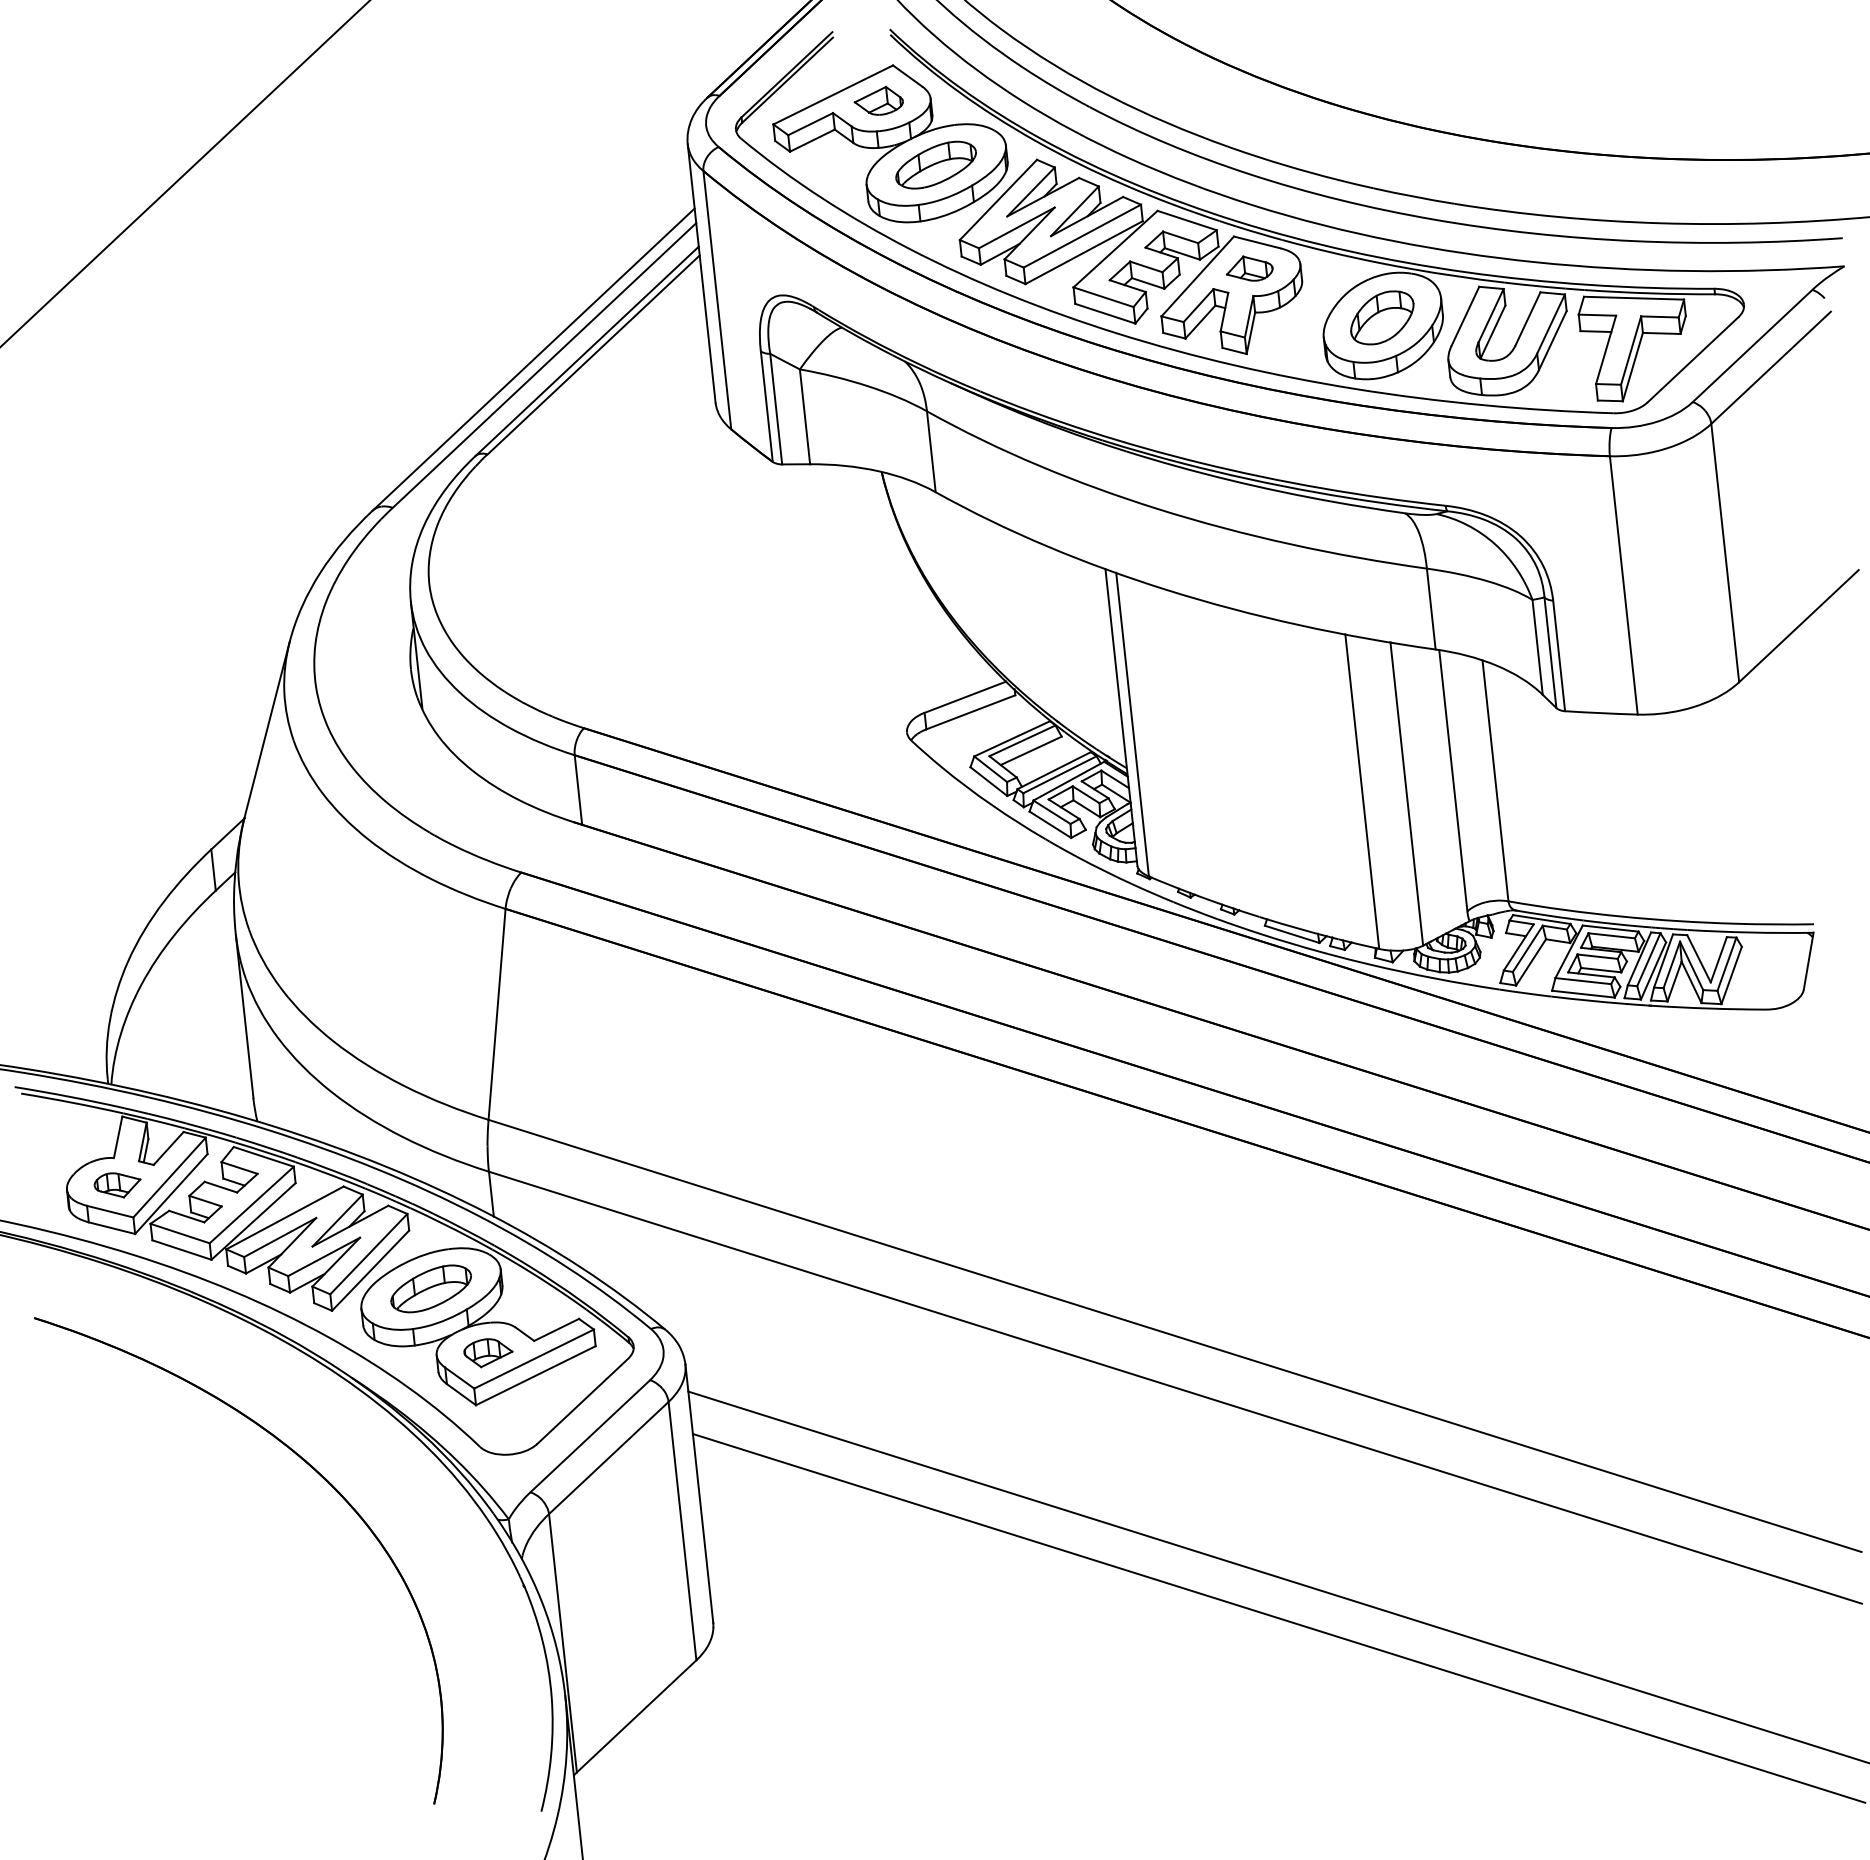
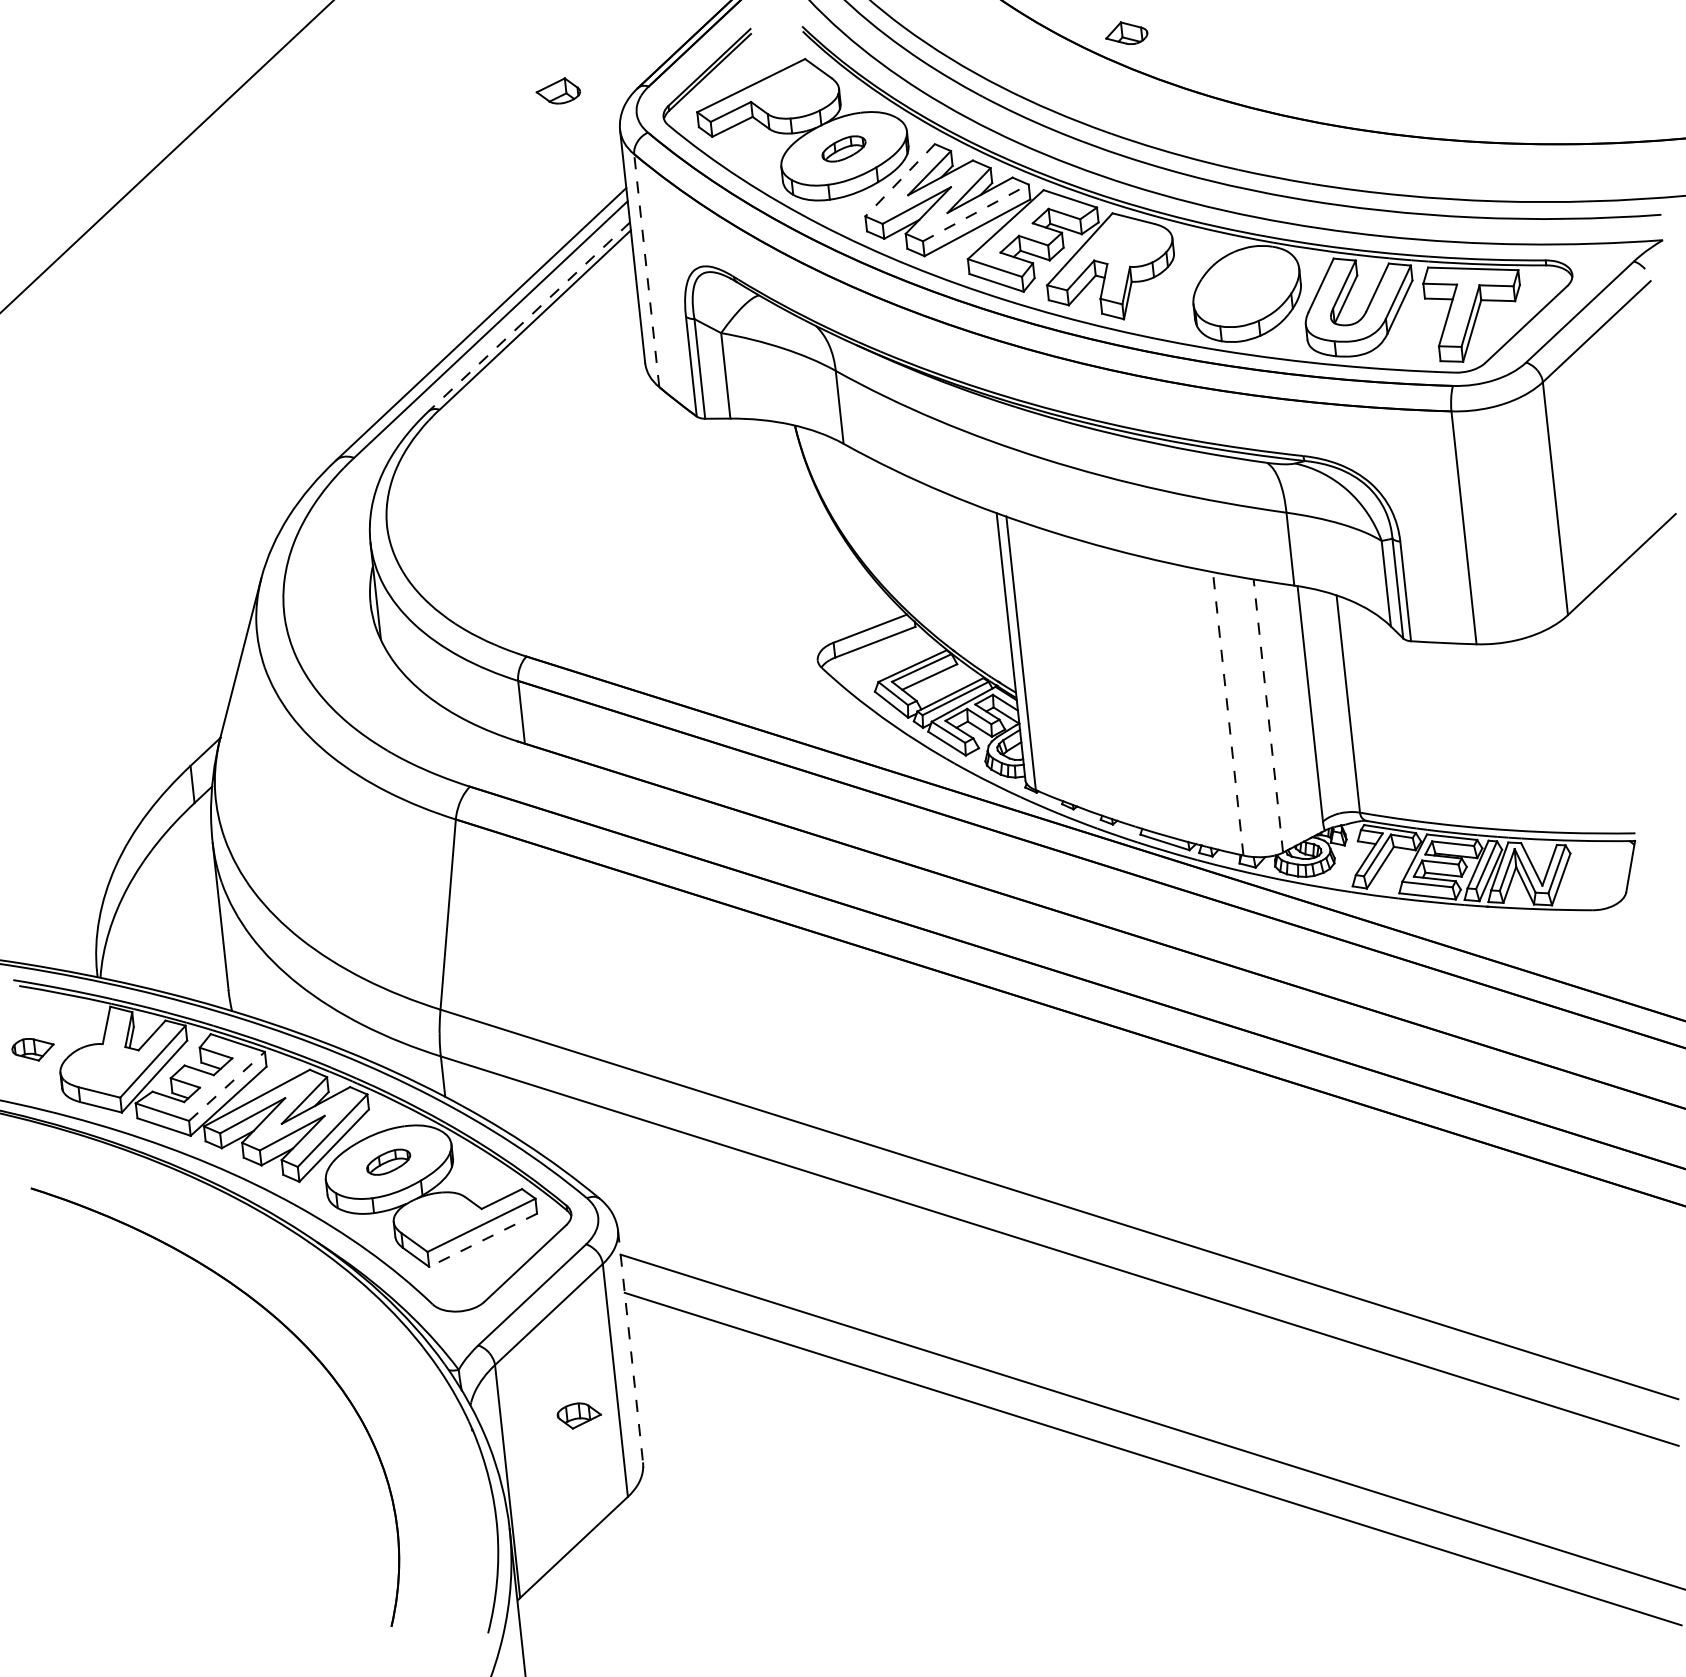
part: (877, 100) -> (557, 90), moved
part: (935, 164) -> (843, 148), size x0.6
line: (997, 200) -> (899, 180), solid -> dashed
line: (1081, 235) -> (975, 212), solid -> dashed
part: (1249, 267) -> (1126, 32), moved
line: (717, 299) -> (646, 270), solid -> dashed
part: (1382, 317) -> (1246, 286), removed
line: (587, 352) -> (529, 317), solid -> dashed
line: (1362, 791) -> (1228, 713), solid -> dashed
line: (1406, 793) -> (1268, 715), solid -> dashed
part: (116, 1185) -> (32, 1049), moved
line: (252, 1205) -> (227, 1086), solid -> dashed
part: (430, 1289) -> (388, 1162), size x0.6
part: (488, 1352) -> (579, 1415), moved
line: (535, 1375) -> (482, 1240), solid -> dashed
line: (699, 1494) -> (630, 1347), solid -> dashed

